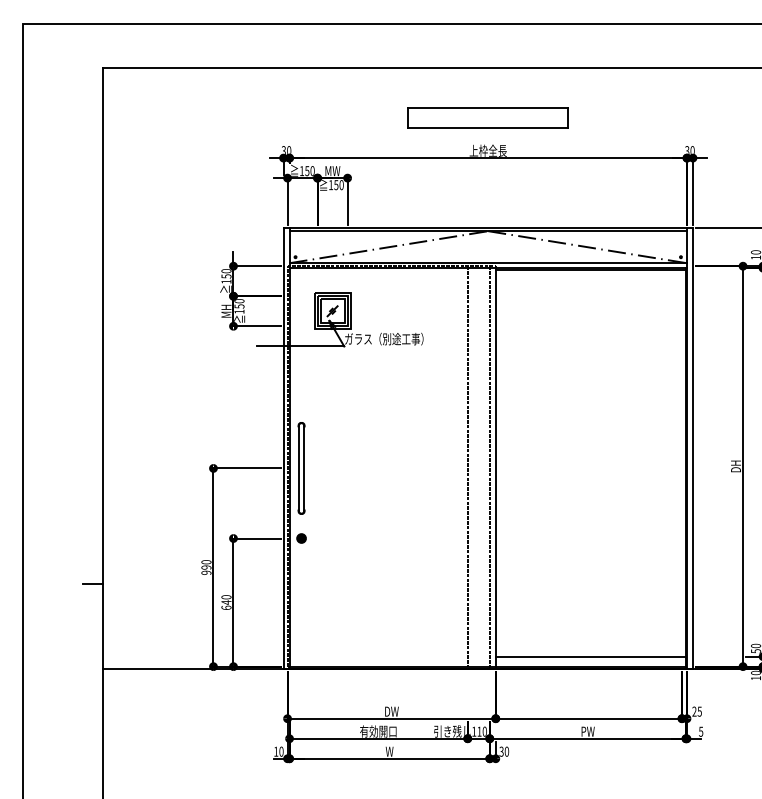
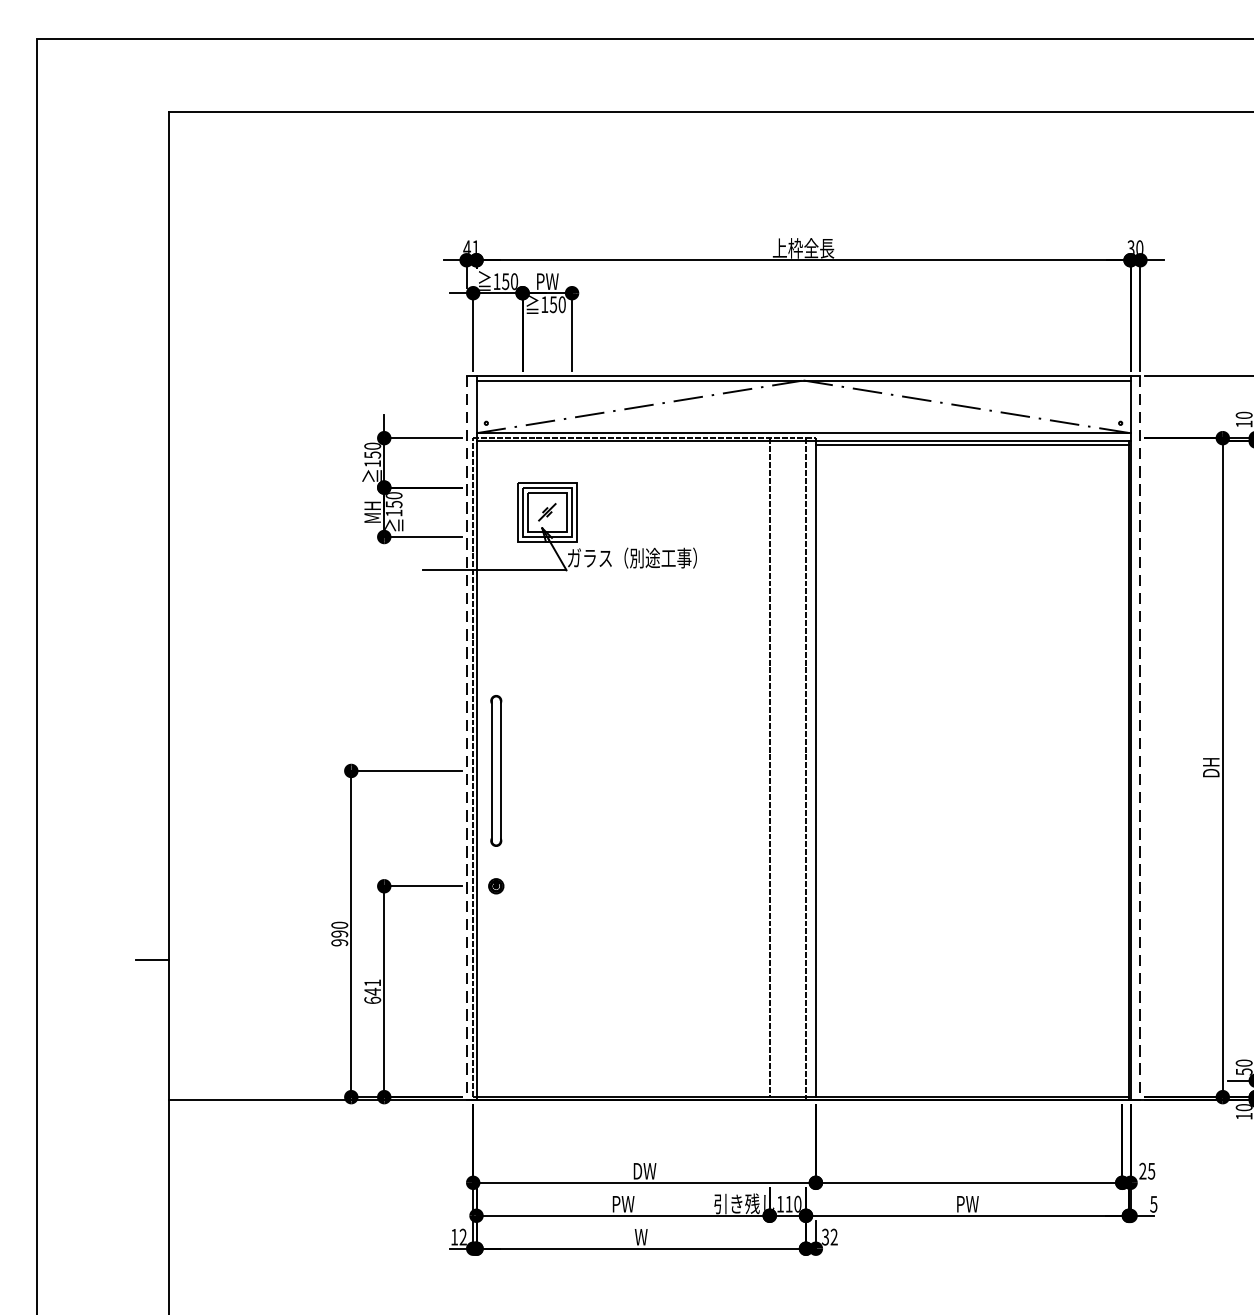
part: (487, 117) -> (802, 193), removed
text: (286, 150) -> (471, 247), 30 -> 41
text: (332, 171) -> (547, 282), MW -> PW
line: (283, 448) -> (466, 738), solid -> dashed
line: (692, 448) -> (1139, 738), solid -> dashed
text: (226, 597) -> (372, 983), 640 -> 641
line: (590, 656) -> (971, 1080), removed
text: (378, 731) -> (622, 1203), 有効開口 -> PW
text: (281, 751) -> (463, 1236), 10 -> 12
text: (506, 751) -> (833, 1236), 30 -> 32

